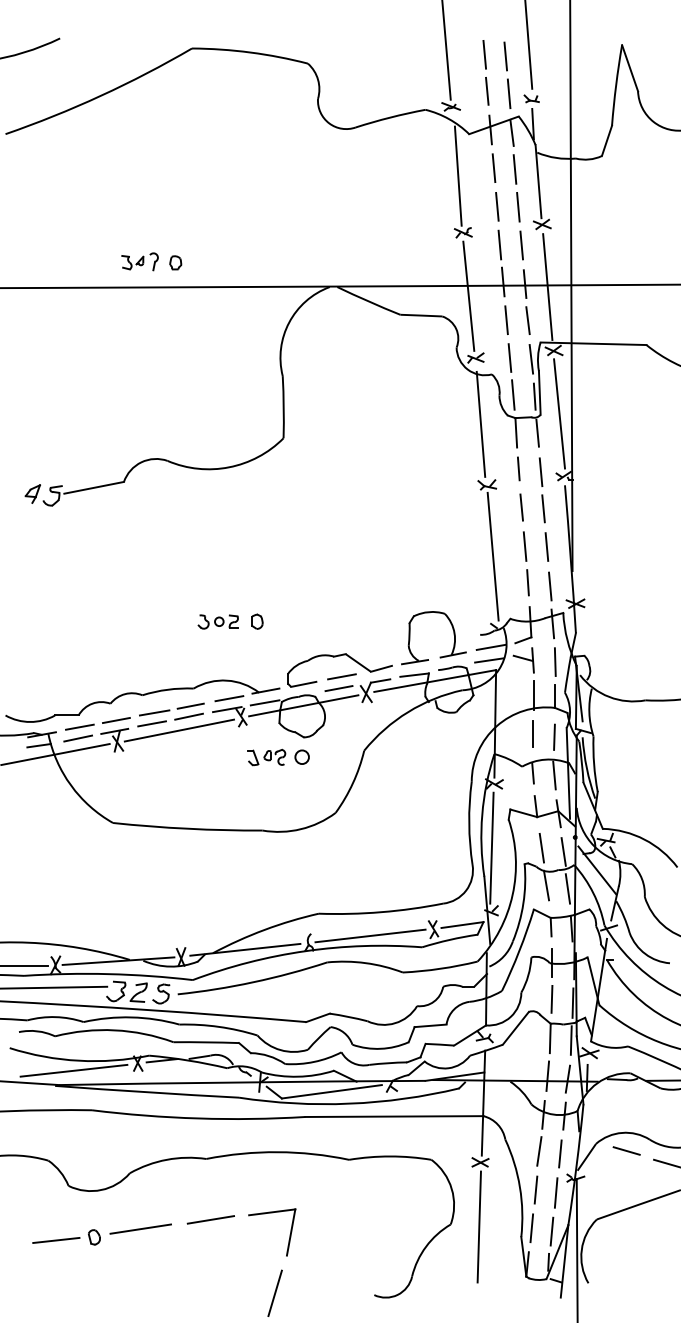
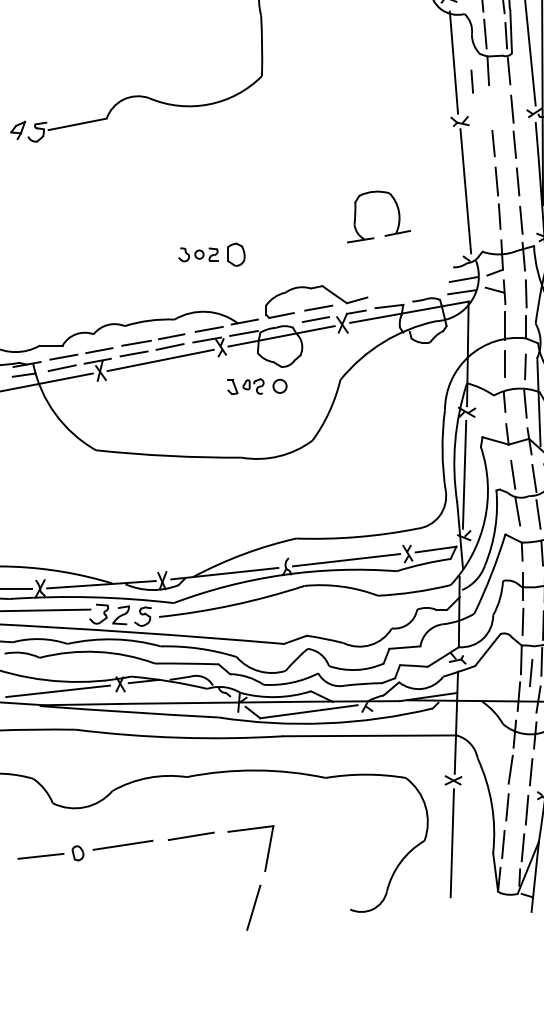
line: (518, 468) -> (471, 81), moved
part: (257, 621) -> (236, 254), size x1.6
part: (439, 656) -> (384, 234), moved
line: (560, 1051) -> (531, 672), added

